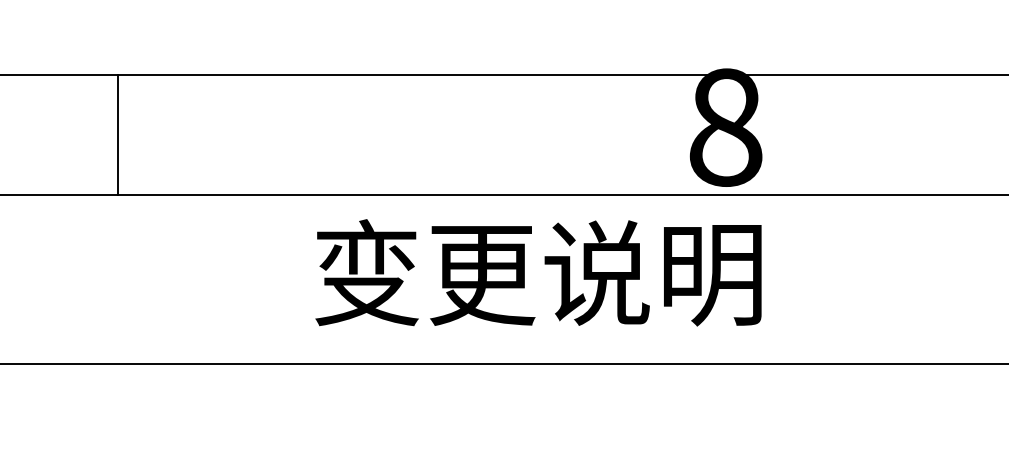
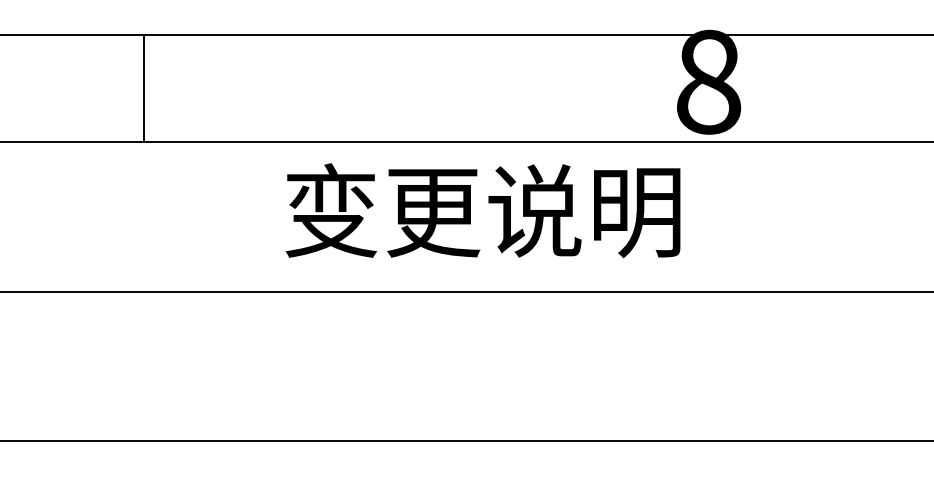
line: (118, 134) -> (144, 88), moved
text: (537, 272) -> (482, 210), moved

